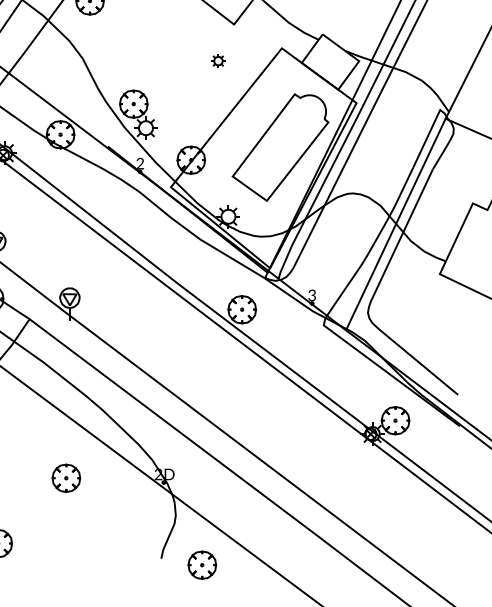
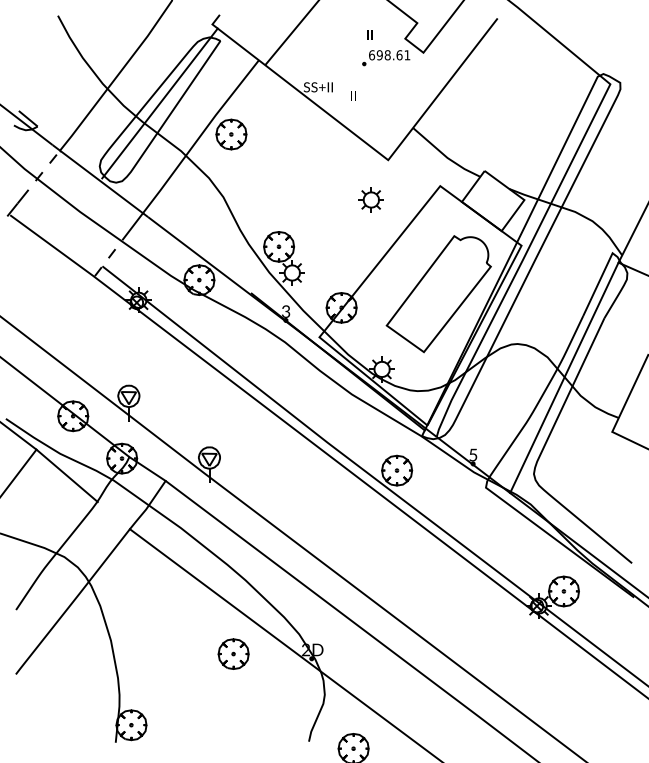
part: (217, 60) -> (370, 199), size x1.67
text: (140, 165) -> (286, 313), 2 -> 3
text: (312, 294) -> (473, 454), 3 -> 5
part: (66, 477) -> (233, 653), moved

